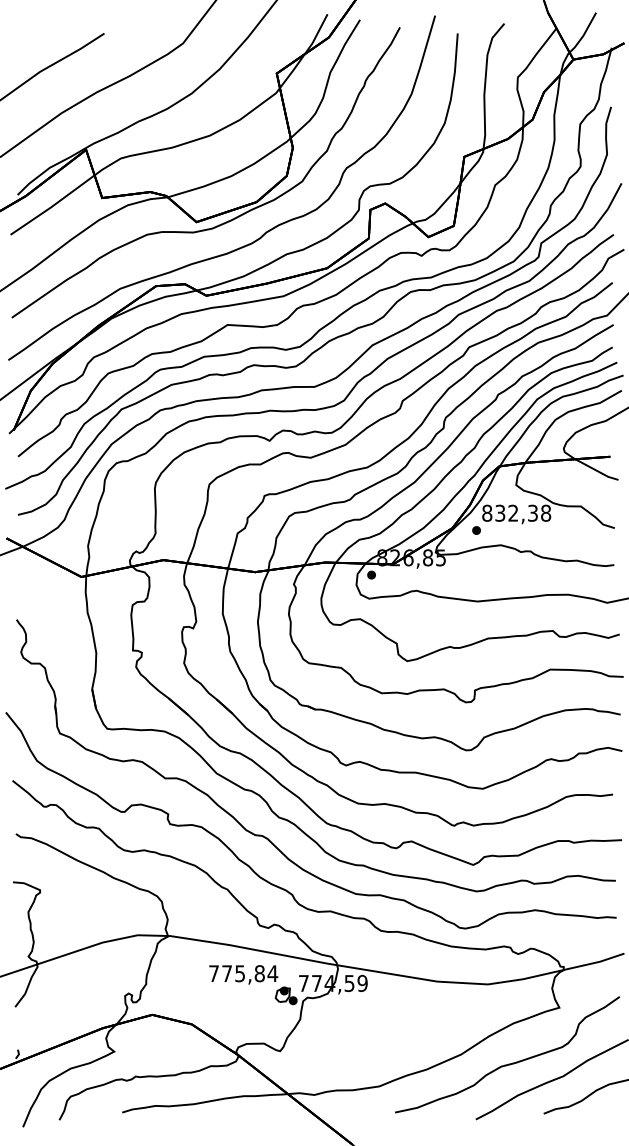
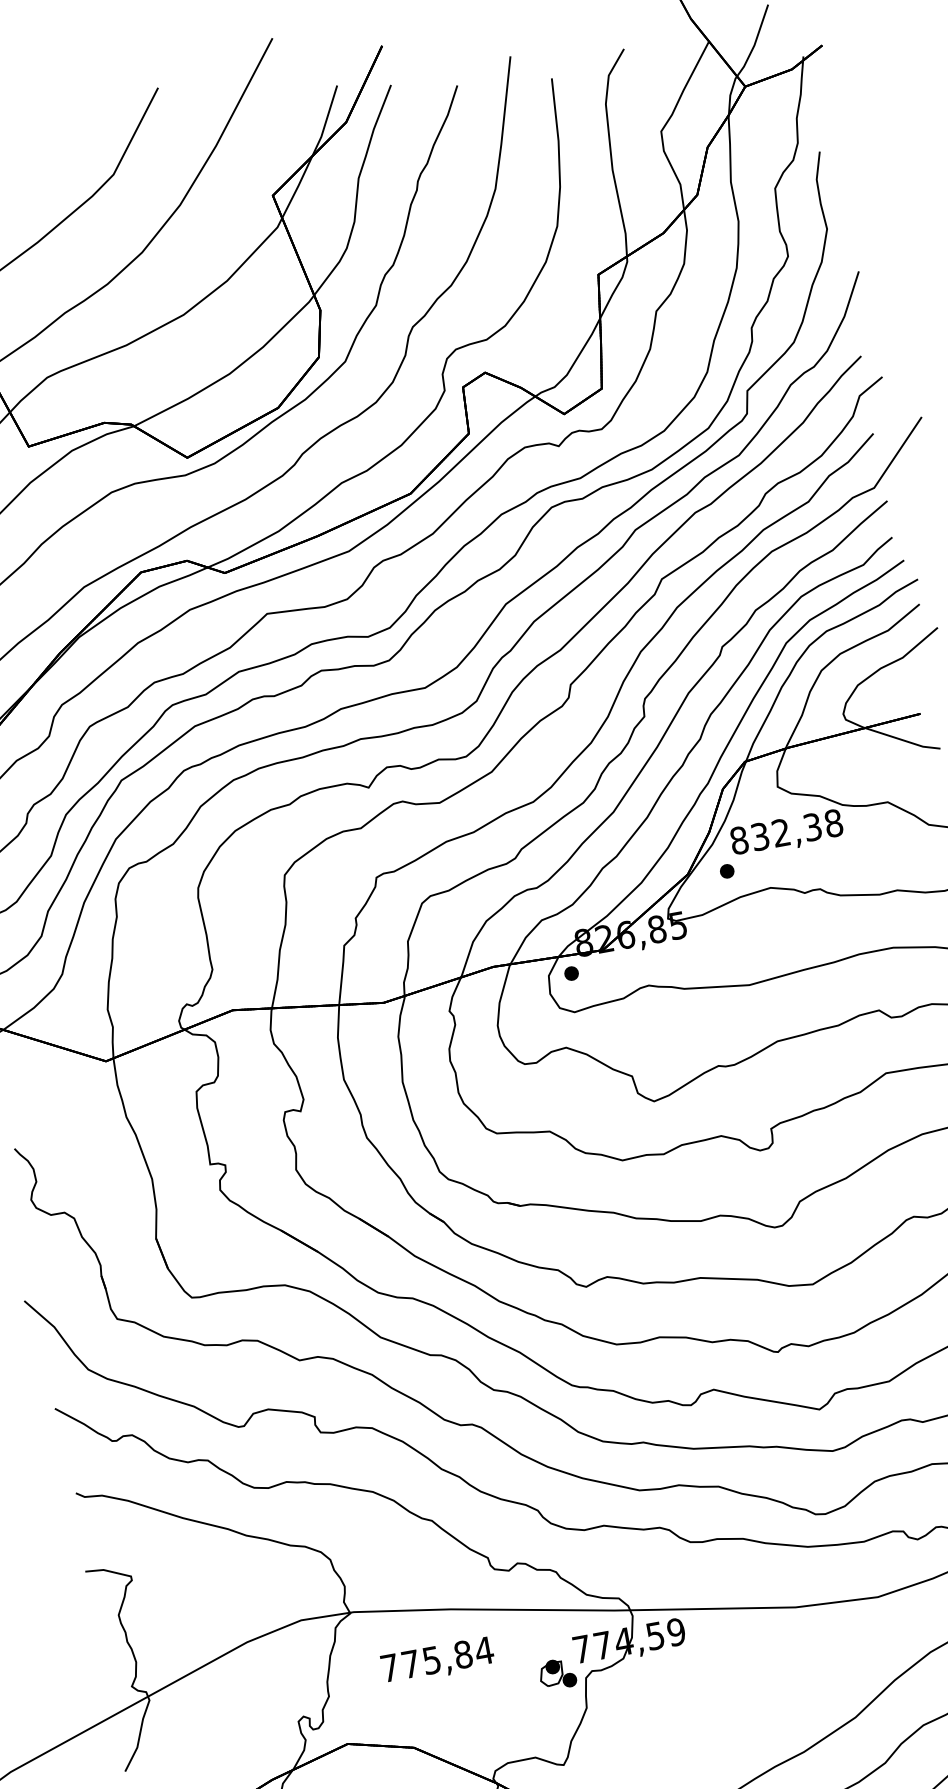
text: (243, 974) -> (437, 1660), moved

